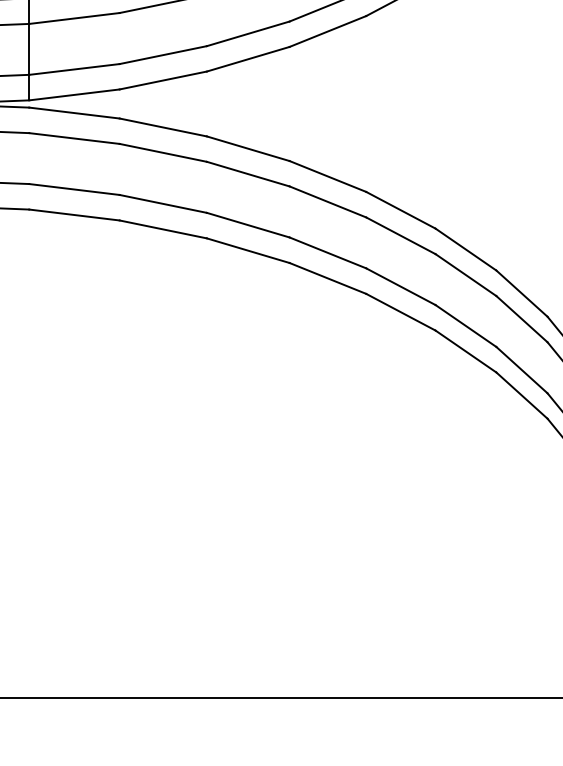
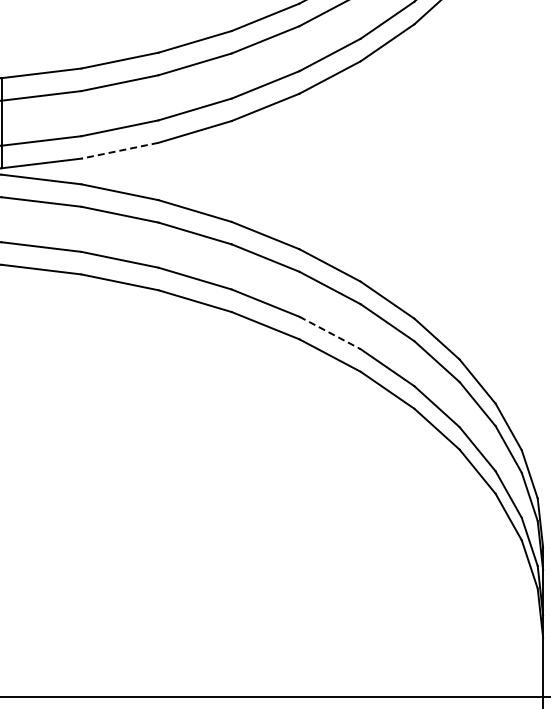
line: (162, 80) -> (119, 150), solid -> dashed
line: (401, 286) -> (330, 332), solid -> dashed

